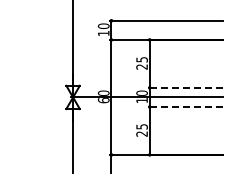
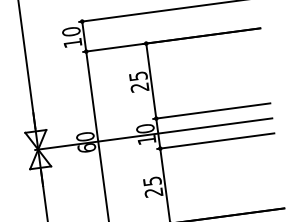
line: (184, 87) -> (210, 110), dashed -> solid
line: (184, 106) -> (214, 140), dashed -> solid

